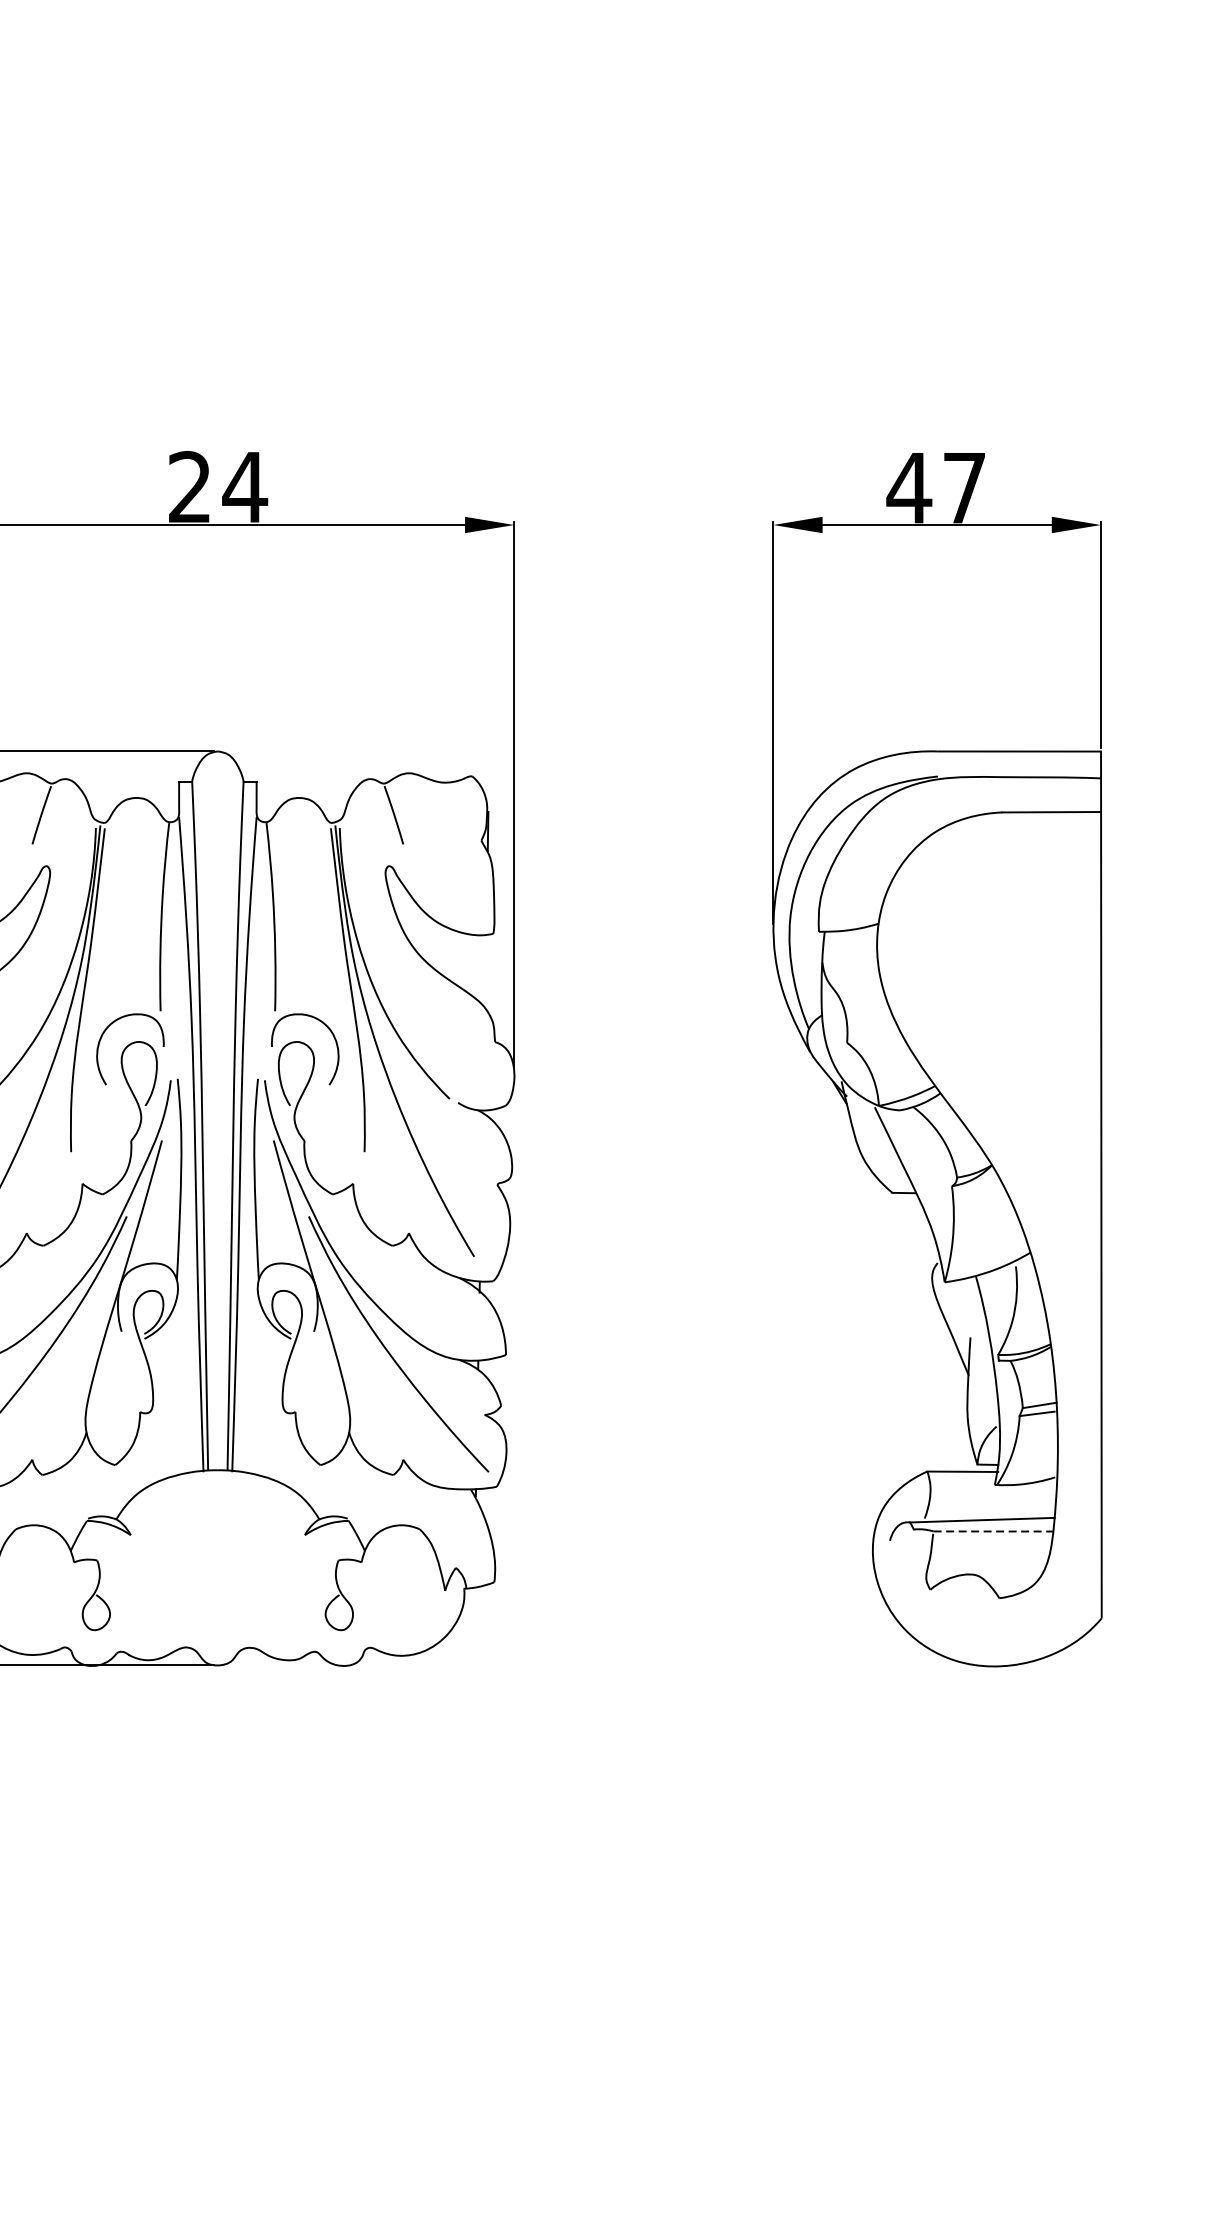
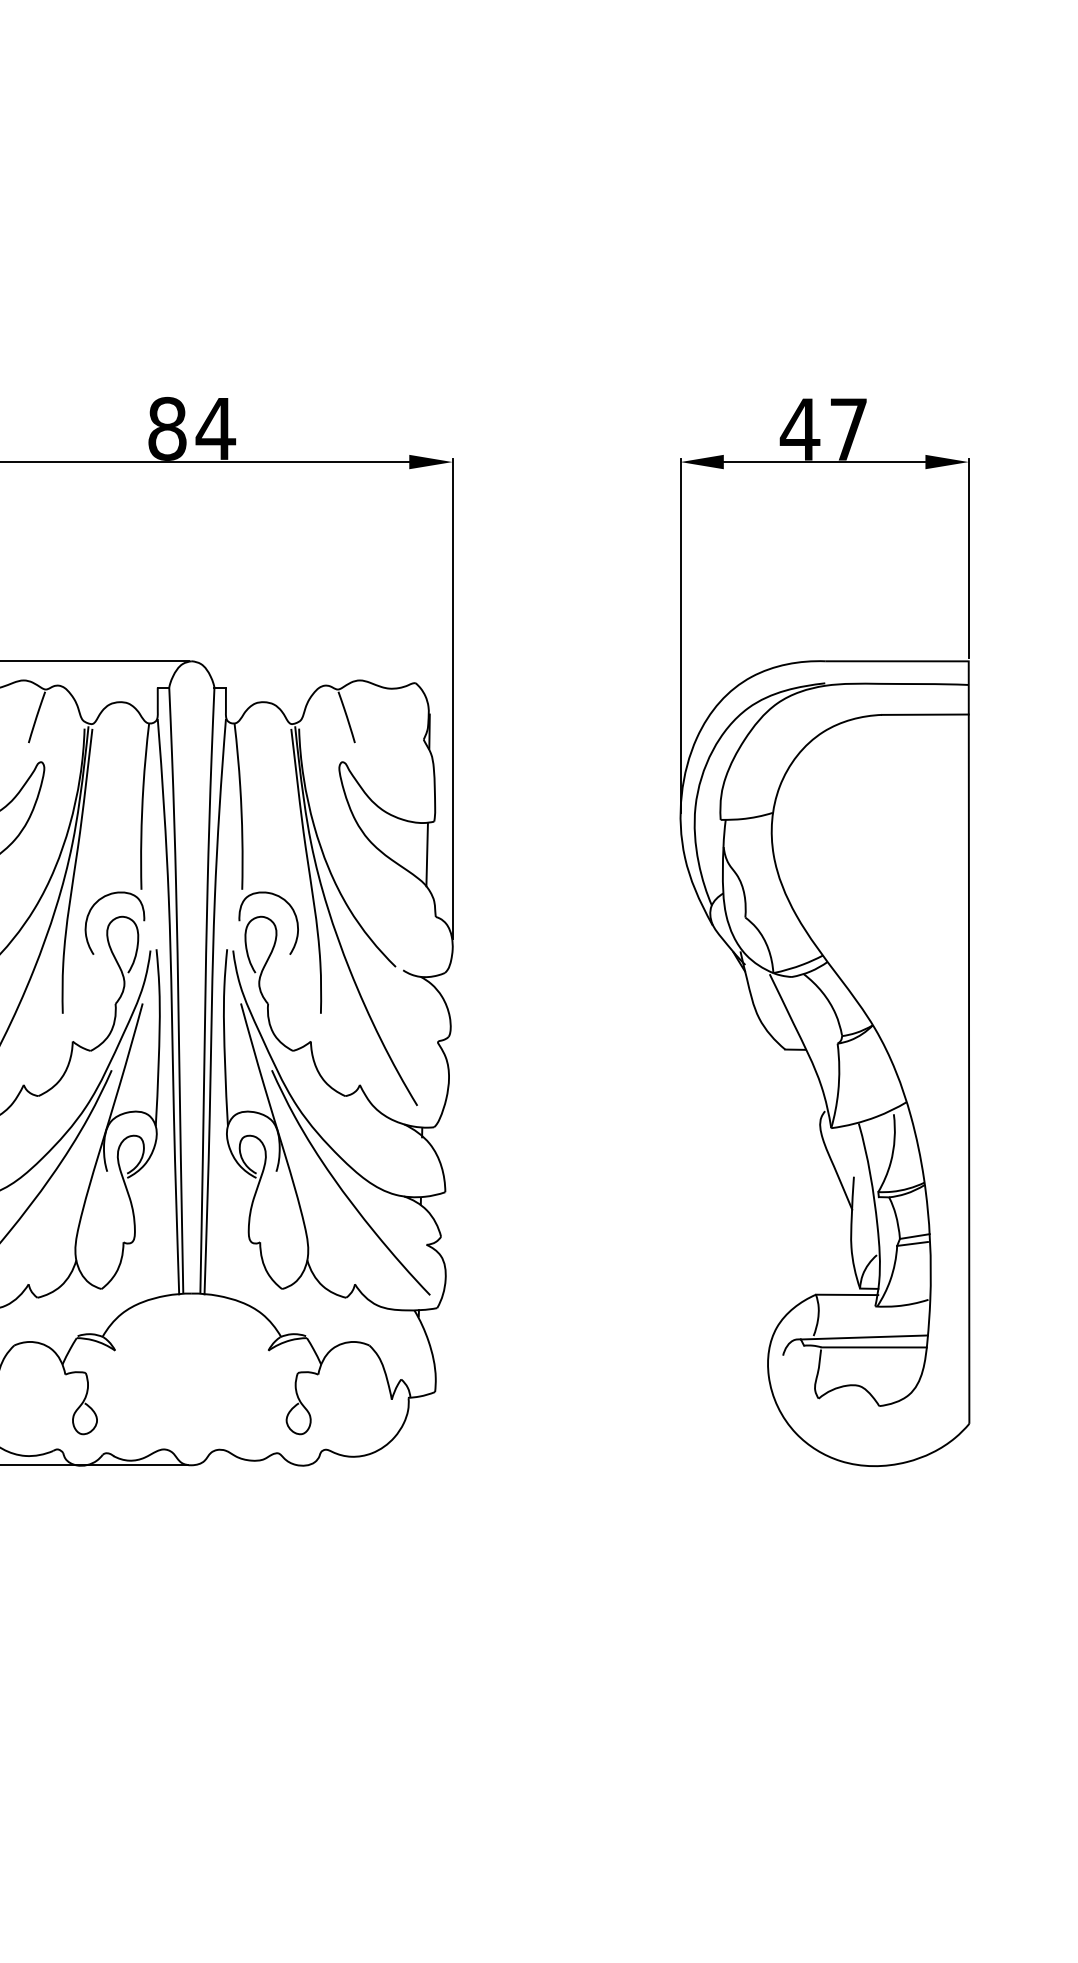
text: (190, 486) -> (167, 428), 24 -> 84
line: (484, 971) -> (426, 854), added
line: (993, 1531) -> (874, 1347), dashed -> solid

